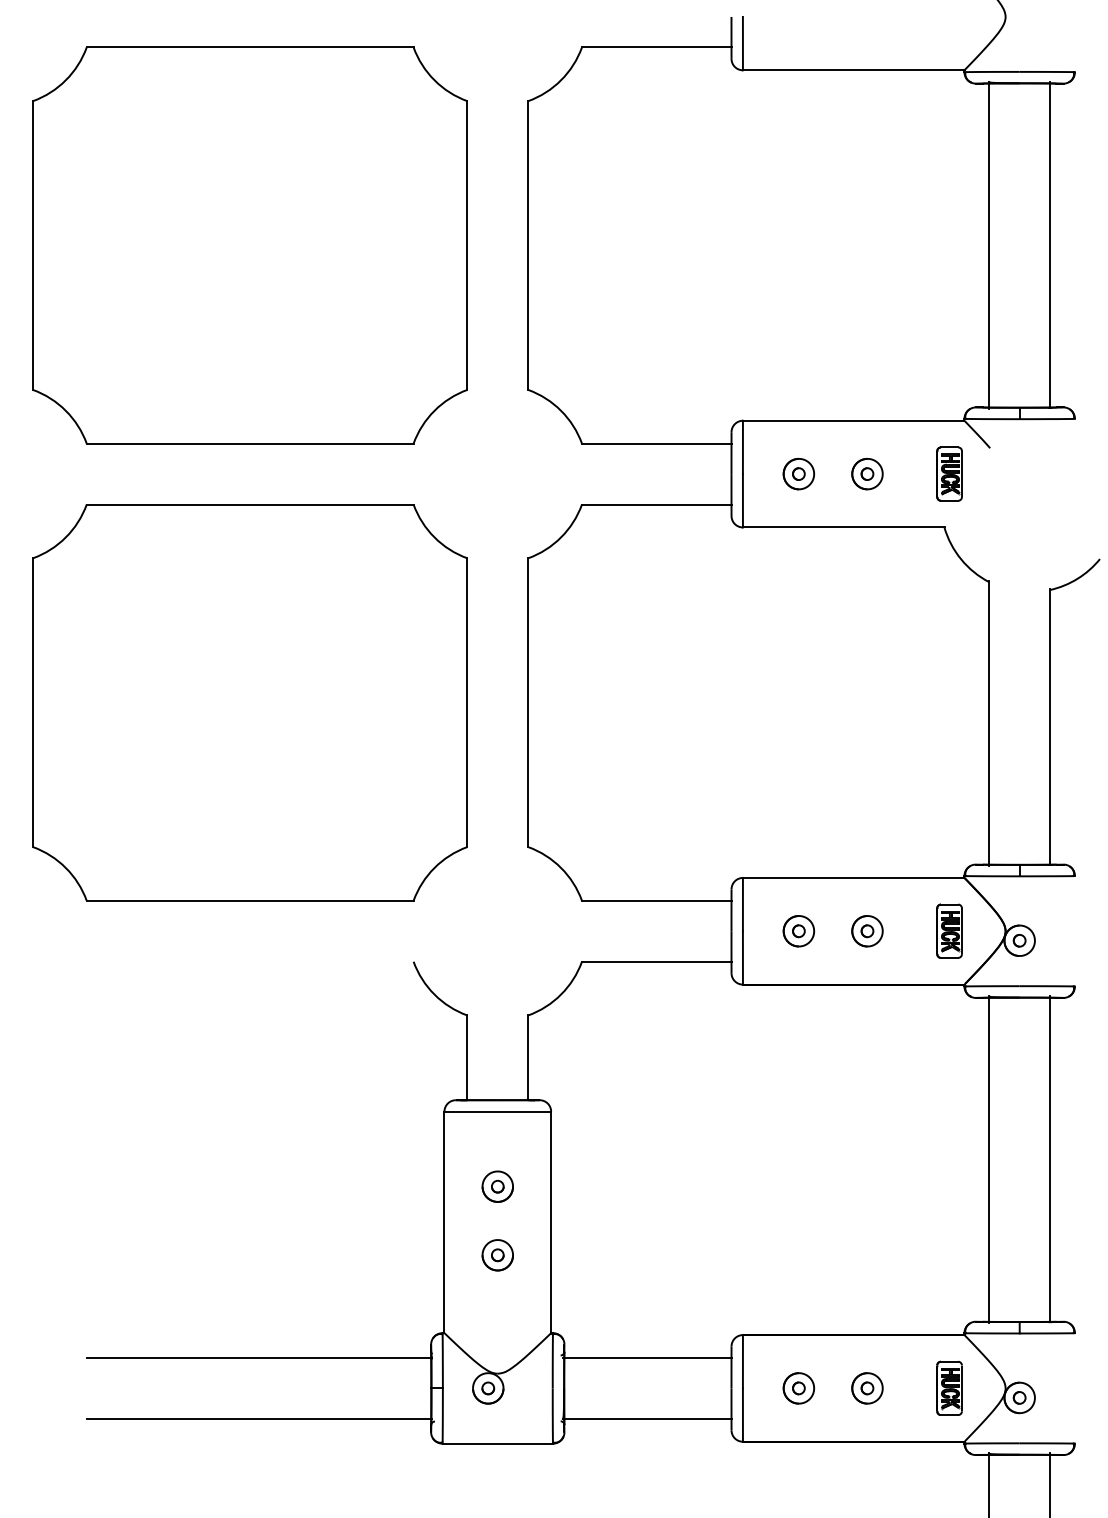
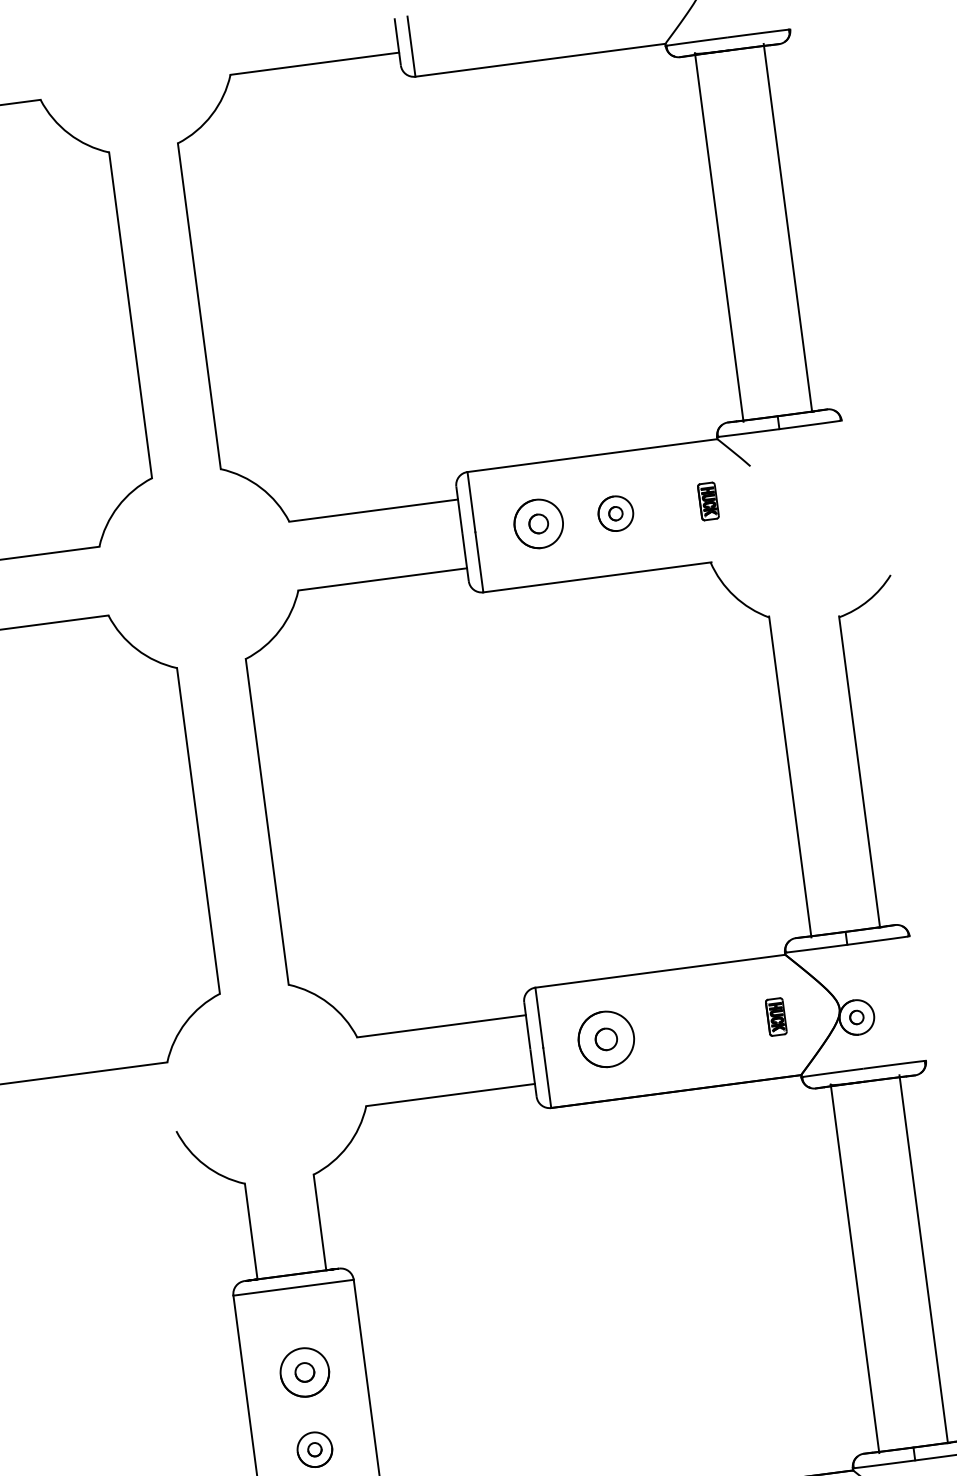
part: (798, 473) -> (538, 523), size x1.4
part: (949, 473) -> (708, 500), size x0.6
part: (949, 930) -> (776, 1016), size x0.6
part: (798, 931) -> (606, 1039), size x1.6
part: (867, 931) -> (683, 1029), removed
part: (497, 1186) -> (304, 1372), size x1.4

